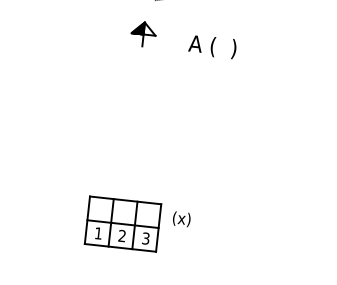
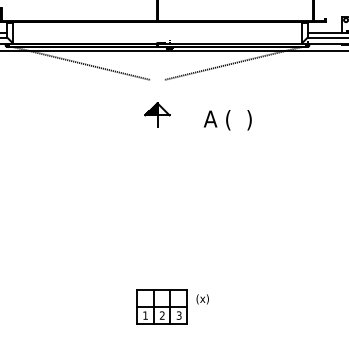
part: (137, 224) -> (172, 306), size x0.7

